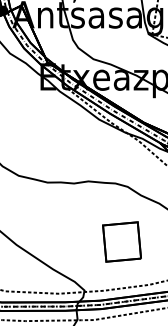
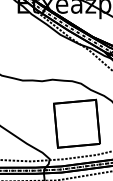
part: (121, 241) -> (76, 123), size x1.67

